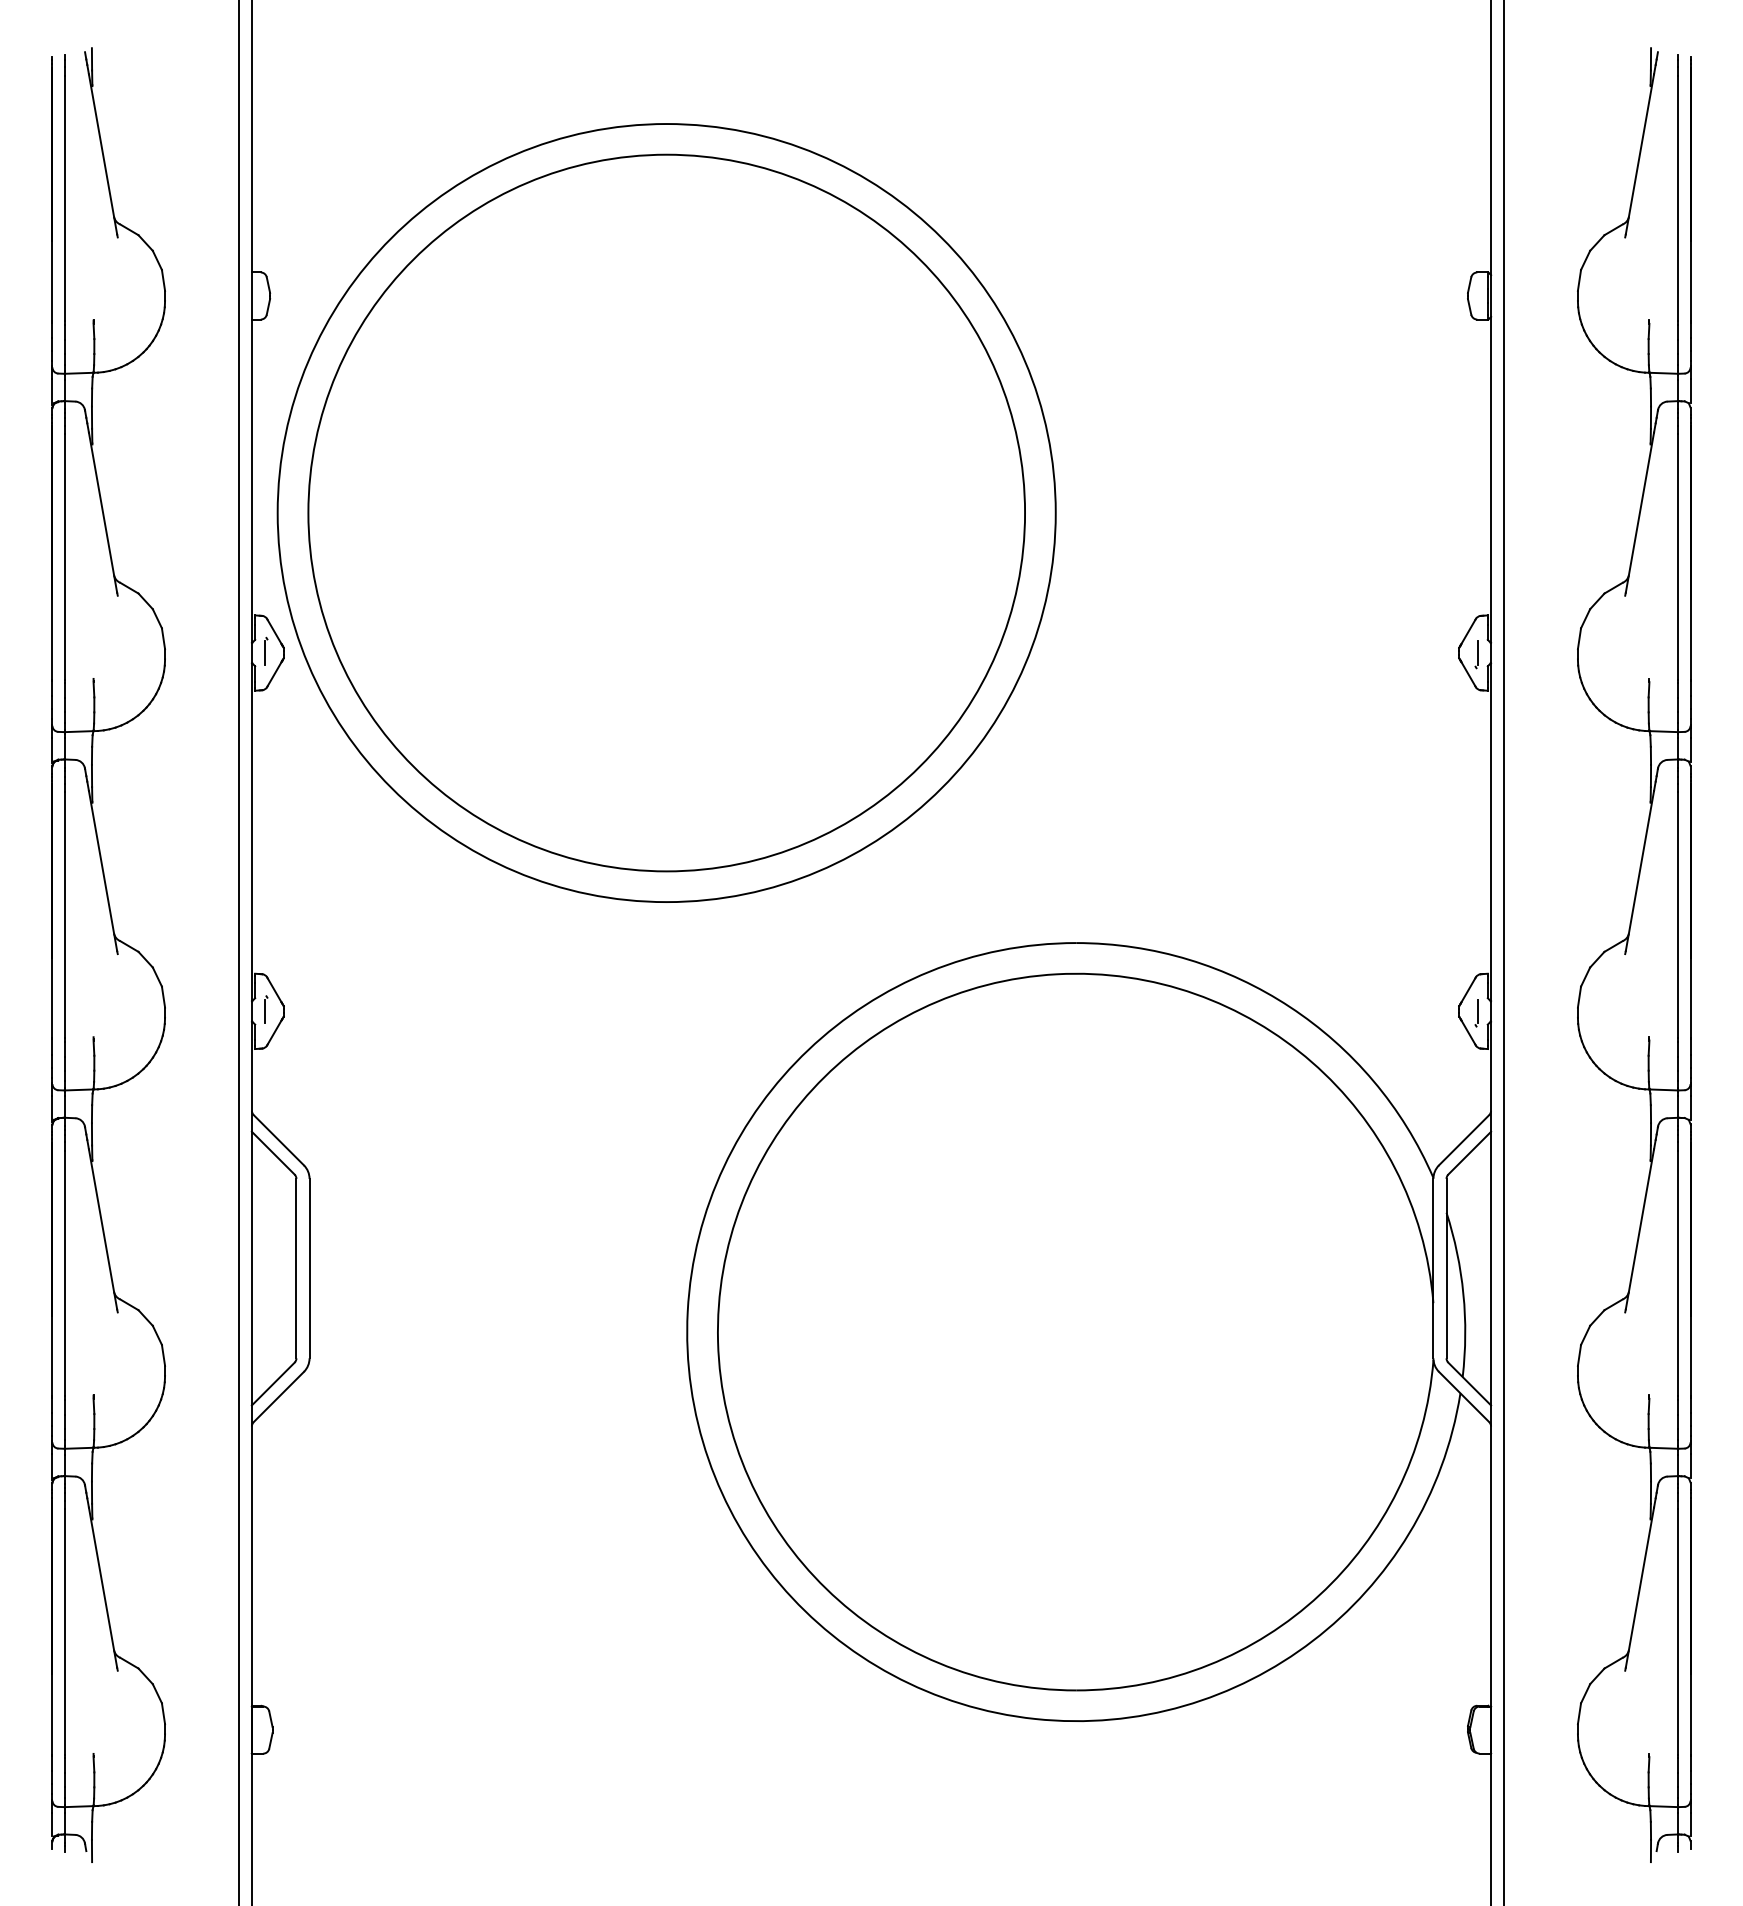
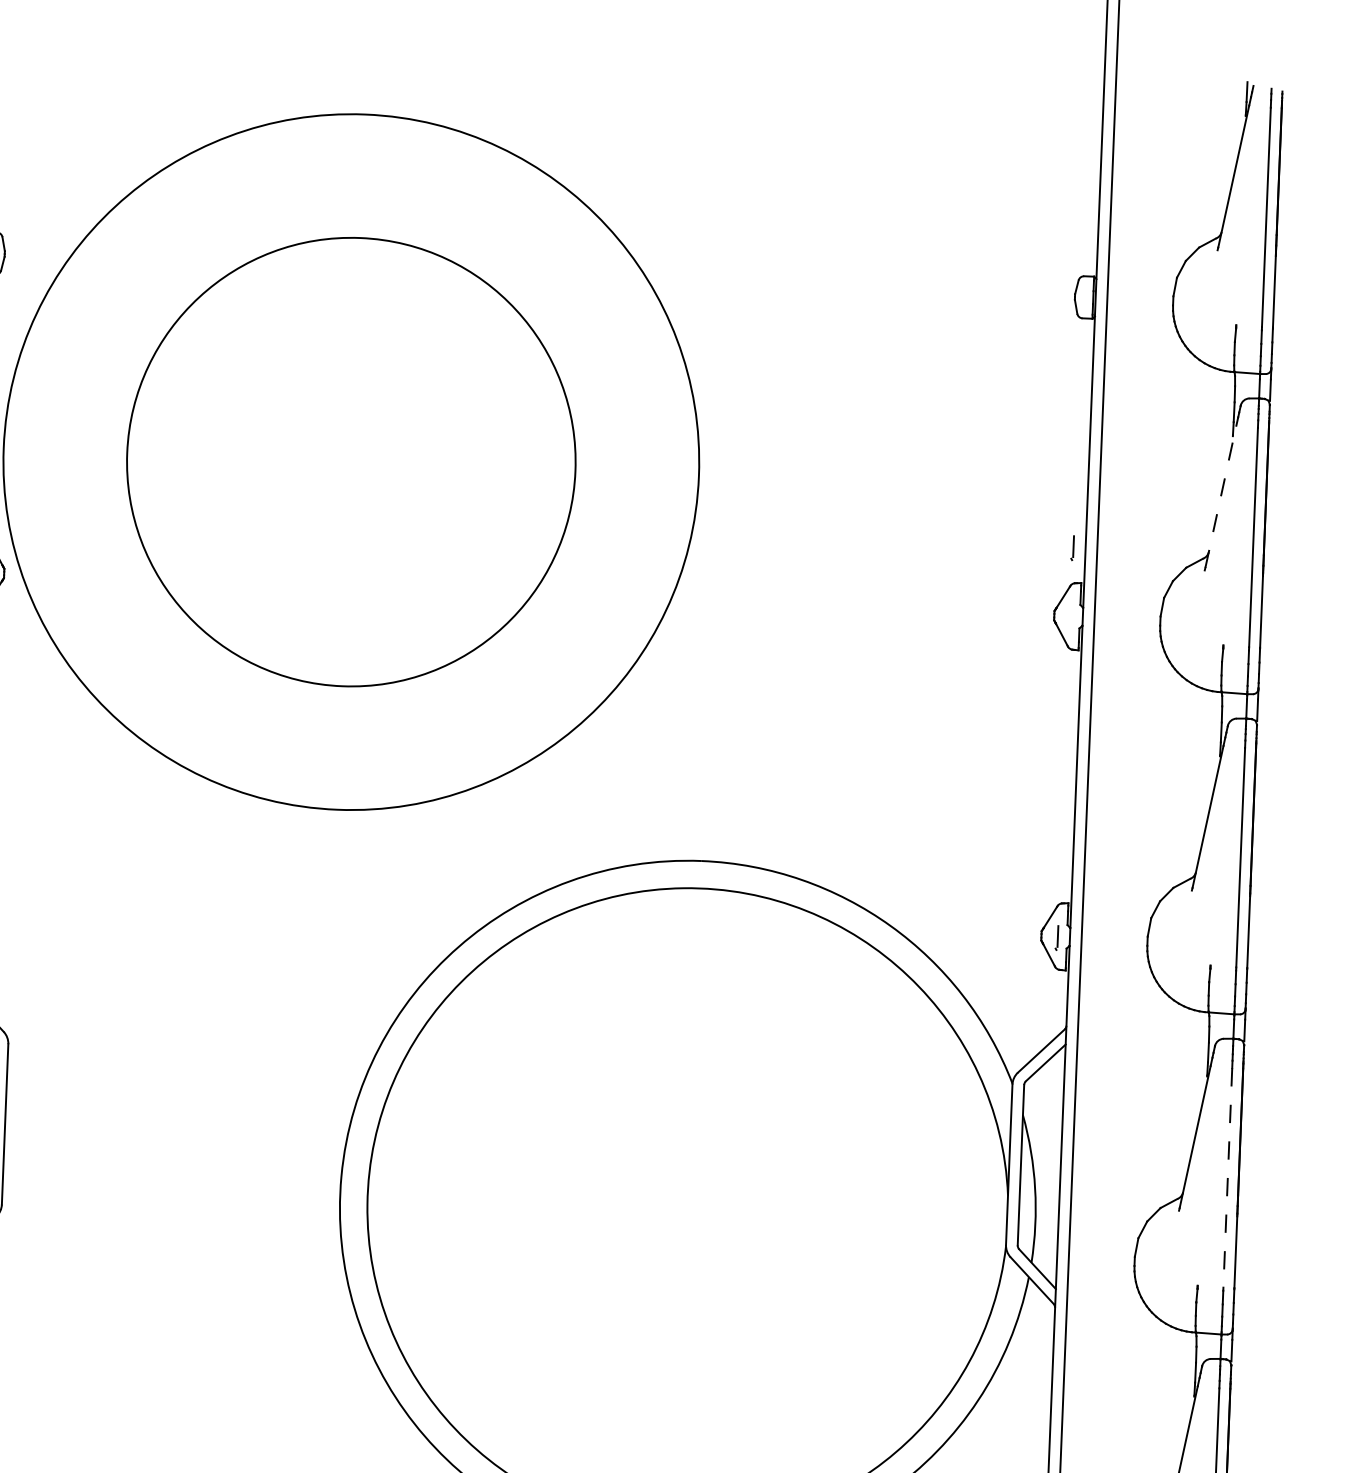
circle: (666, 512) -> (351, 461), size x0.7
line: (1640, 512) -> (1221, 496), solid -> dashed
part: (1476, 654) -> (1072, 547), moved
line: (1678, 1273) -> (1228, 1177), solid -> dashed

